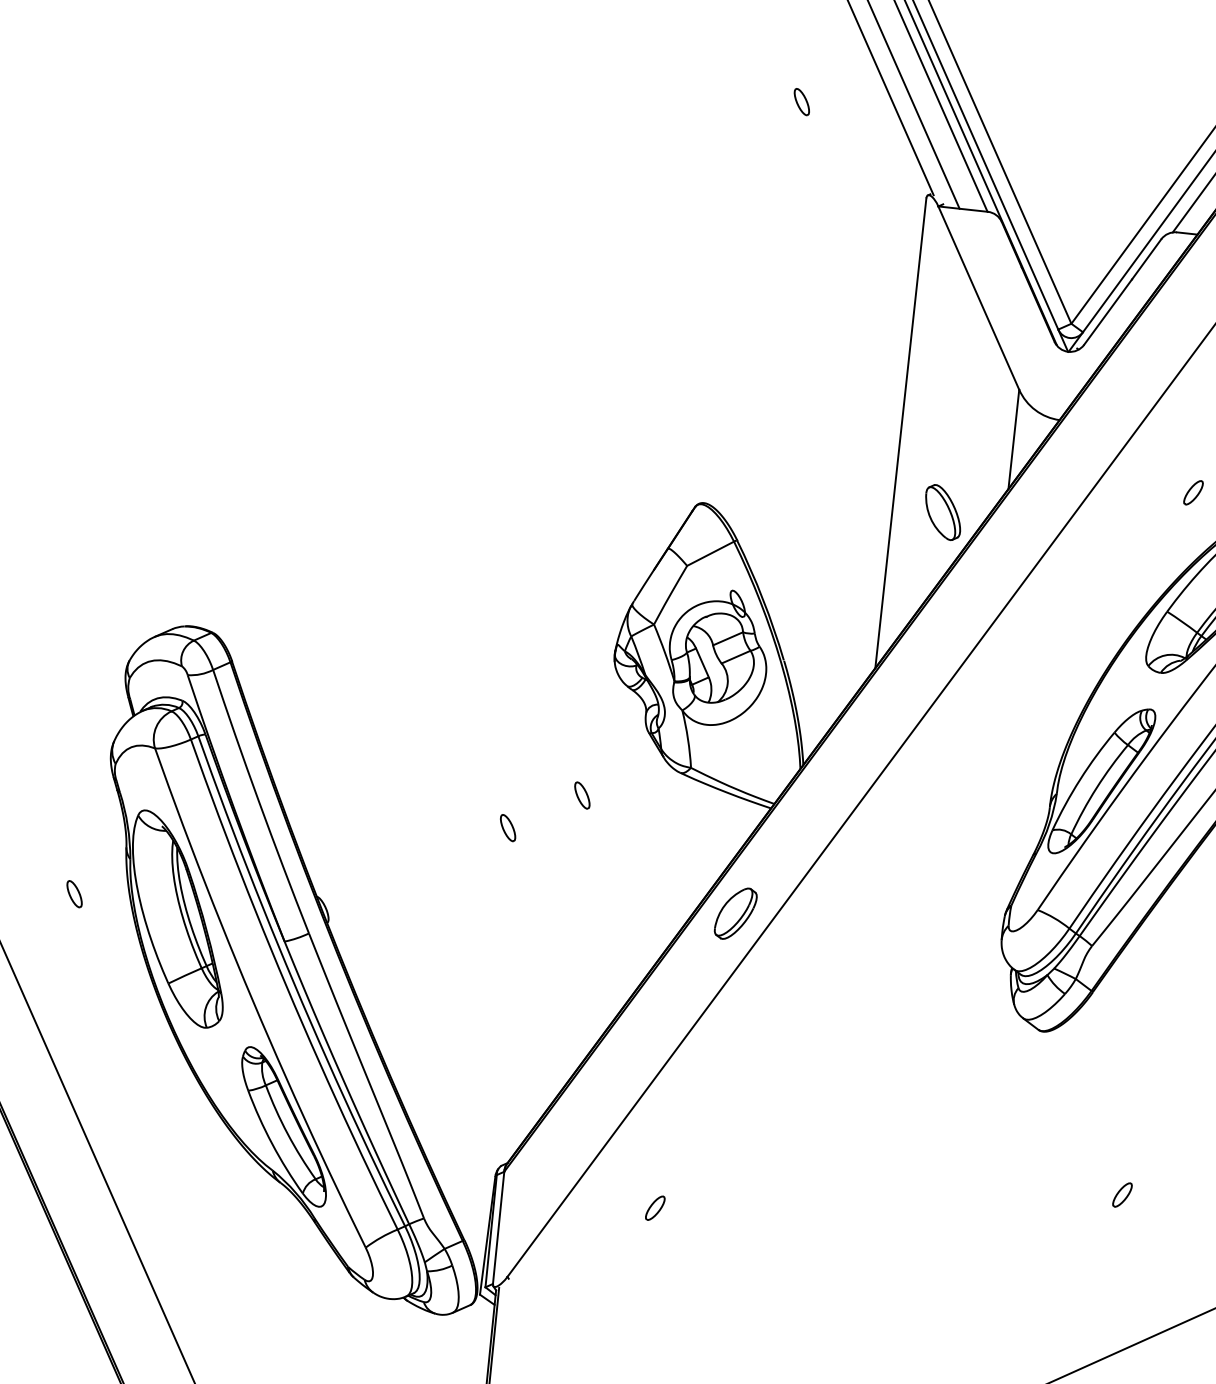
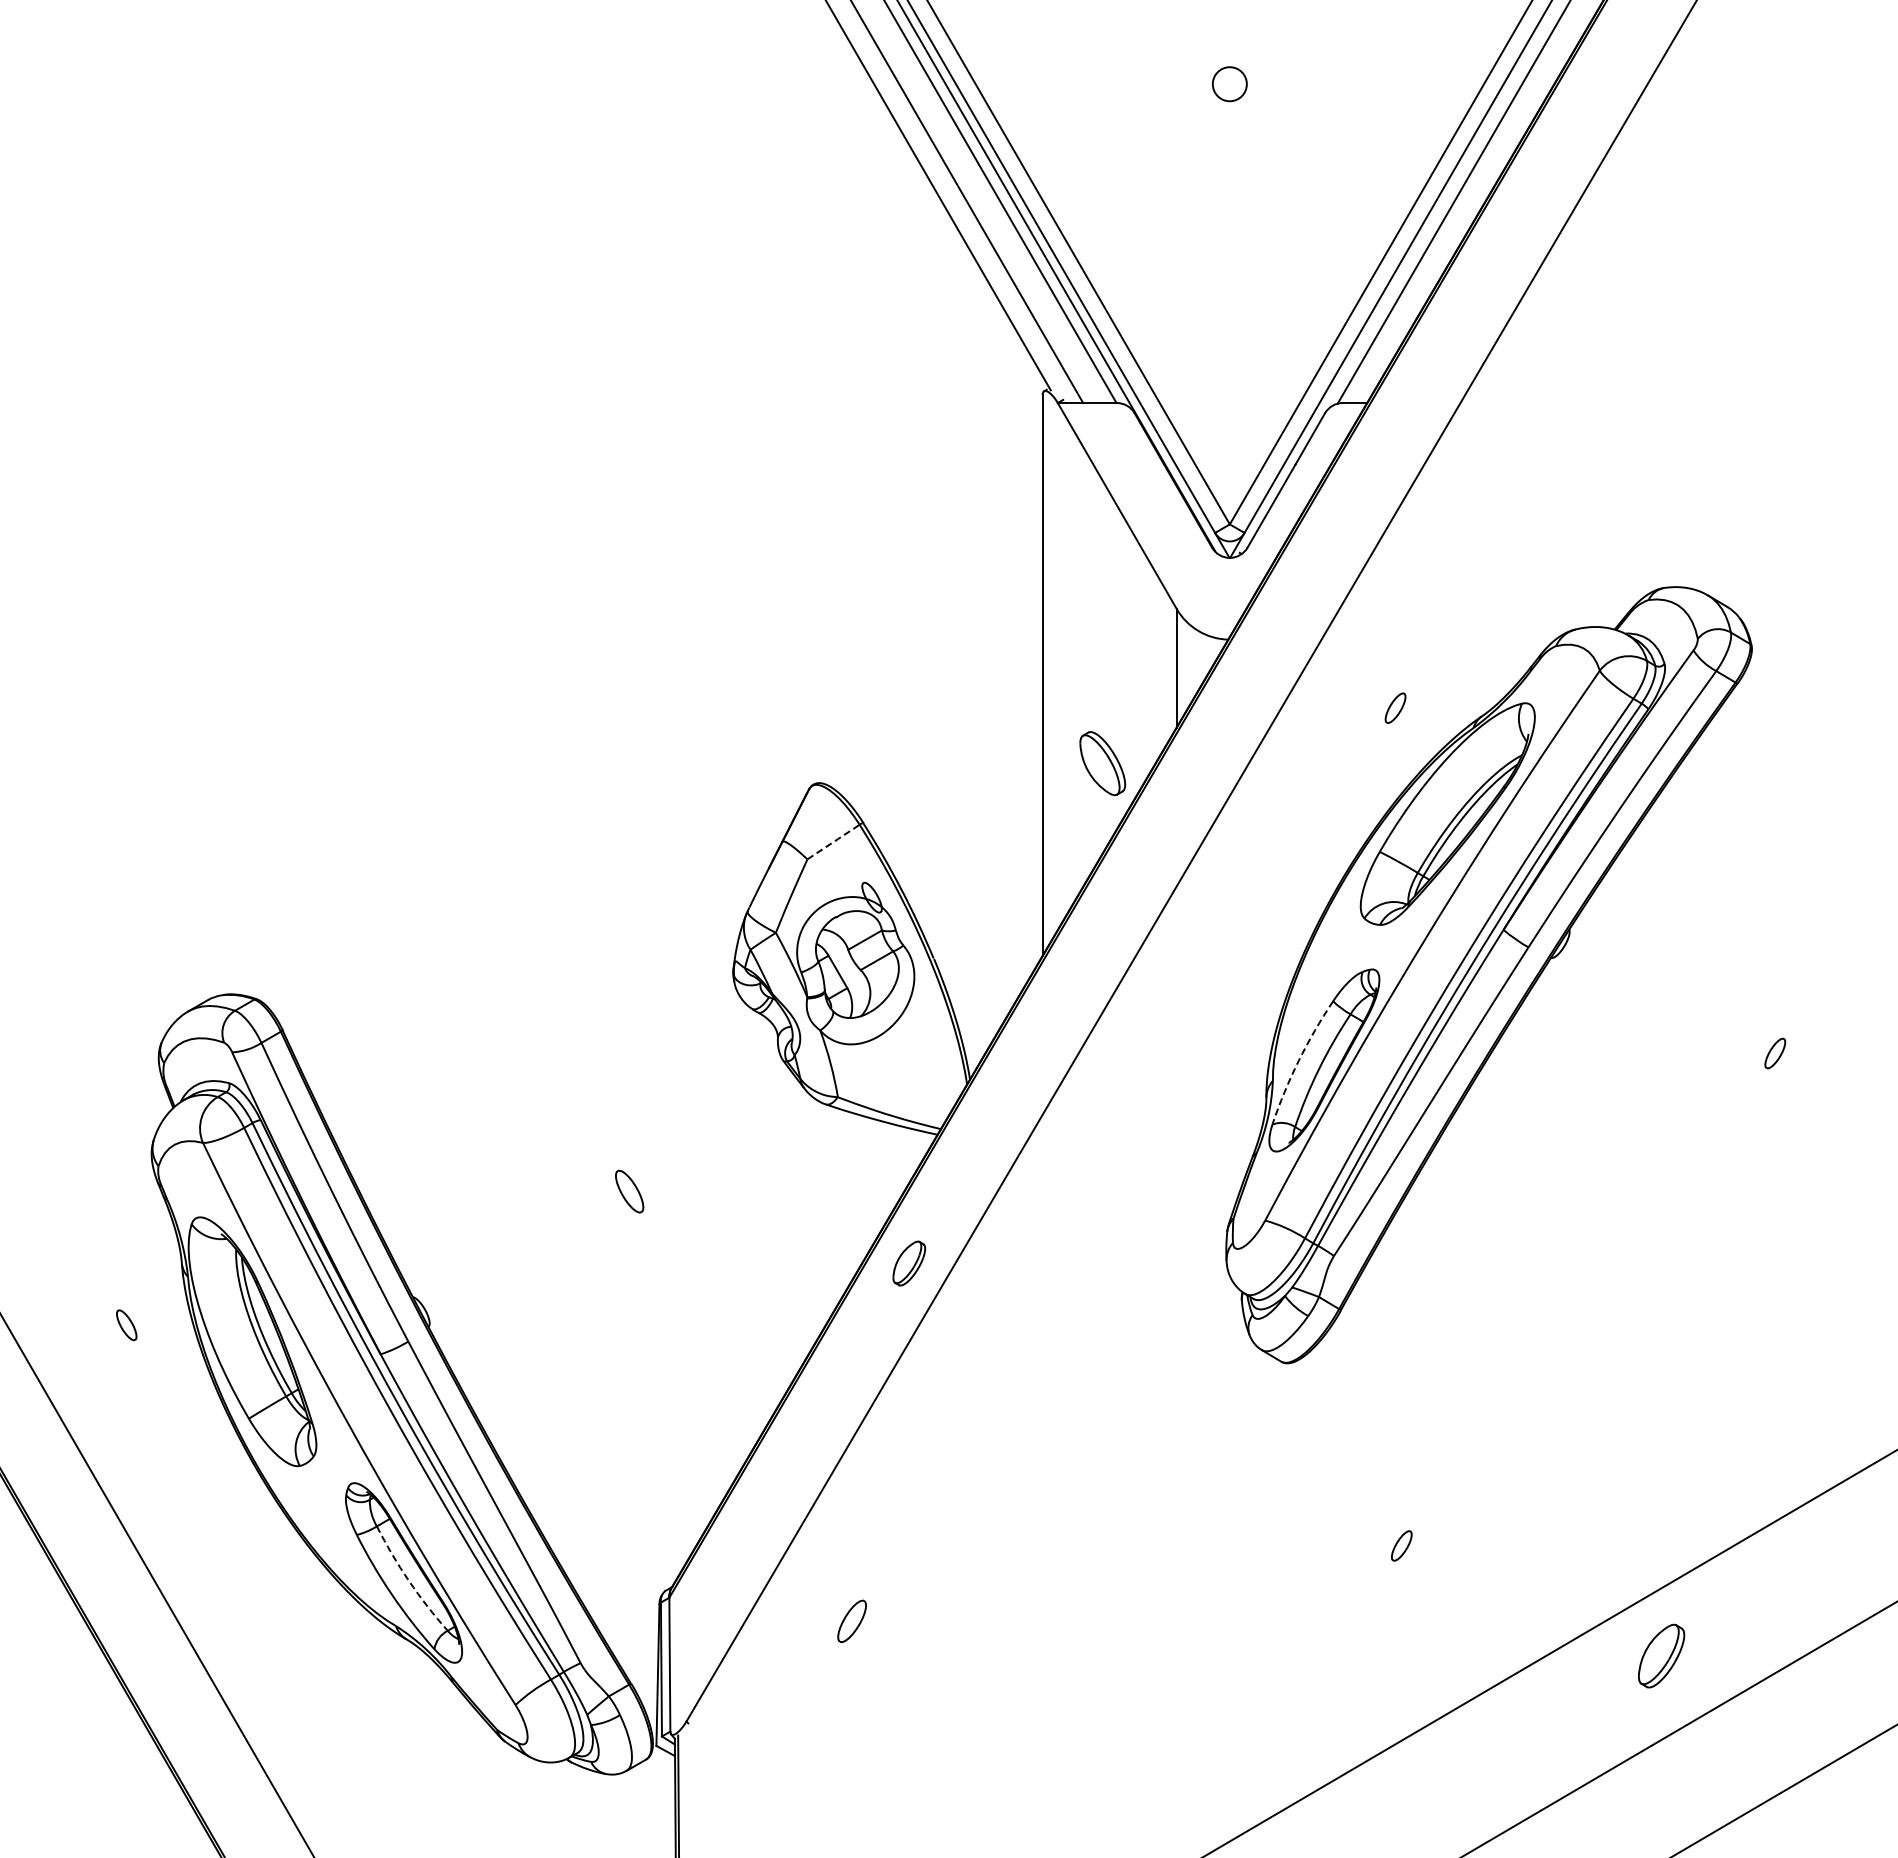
part: (801, 102) -> (883, 297), removed
line: (710, 553) -> (833, 841), solid -> dashed
arc: (1080, 779) -> (1298, 1061), solid -> dashed
part: (581, 795) -> (712, 1143), removed
part: (507, 827) -> (629, 1191), size x1.4
part: (735, 913) -> (908, 1263), size x0.7
arc: (287, 1133) -> (408, 1580), solid -> dashed
part: (655, 1208) -> (852, 1621), size x1.4

